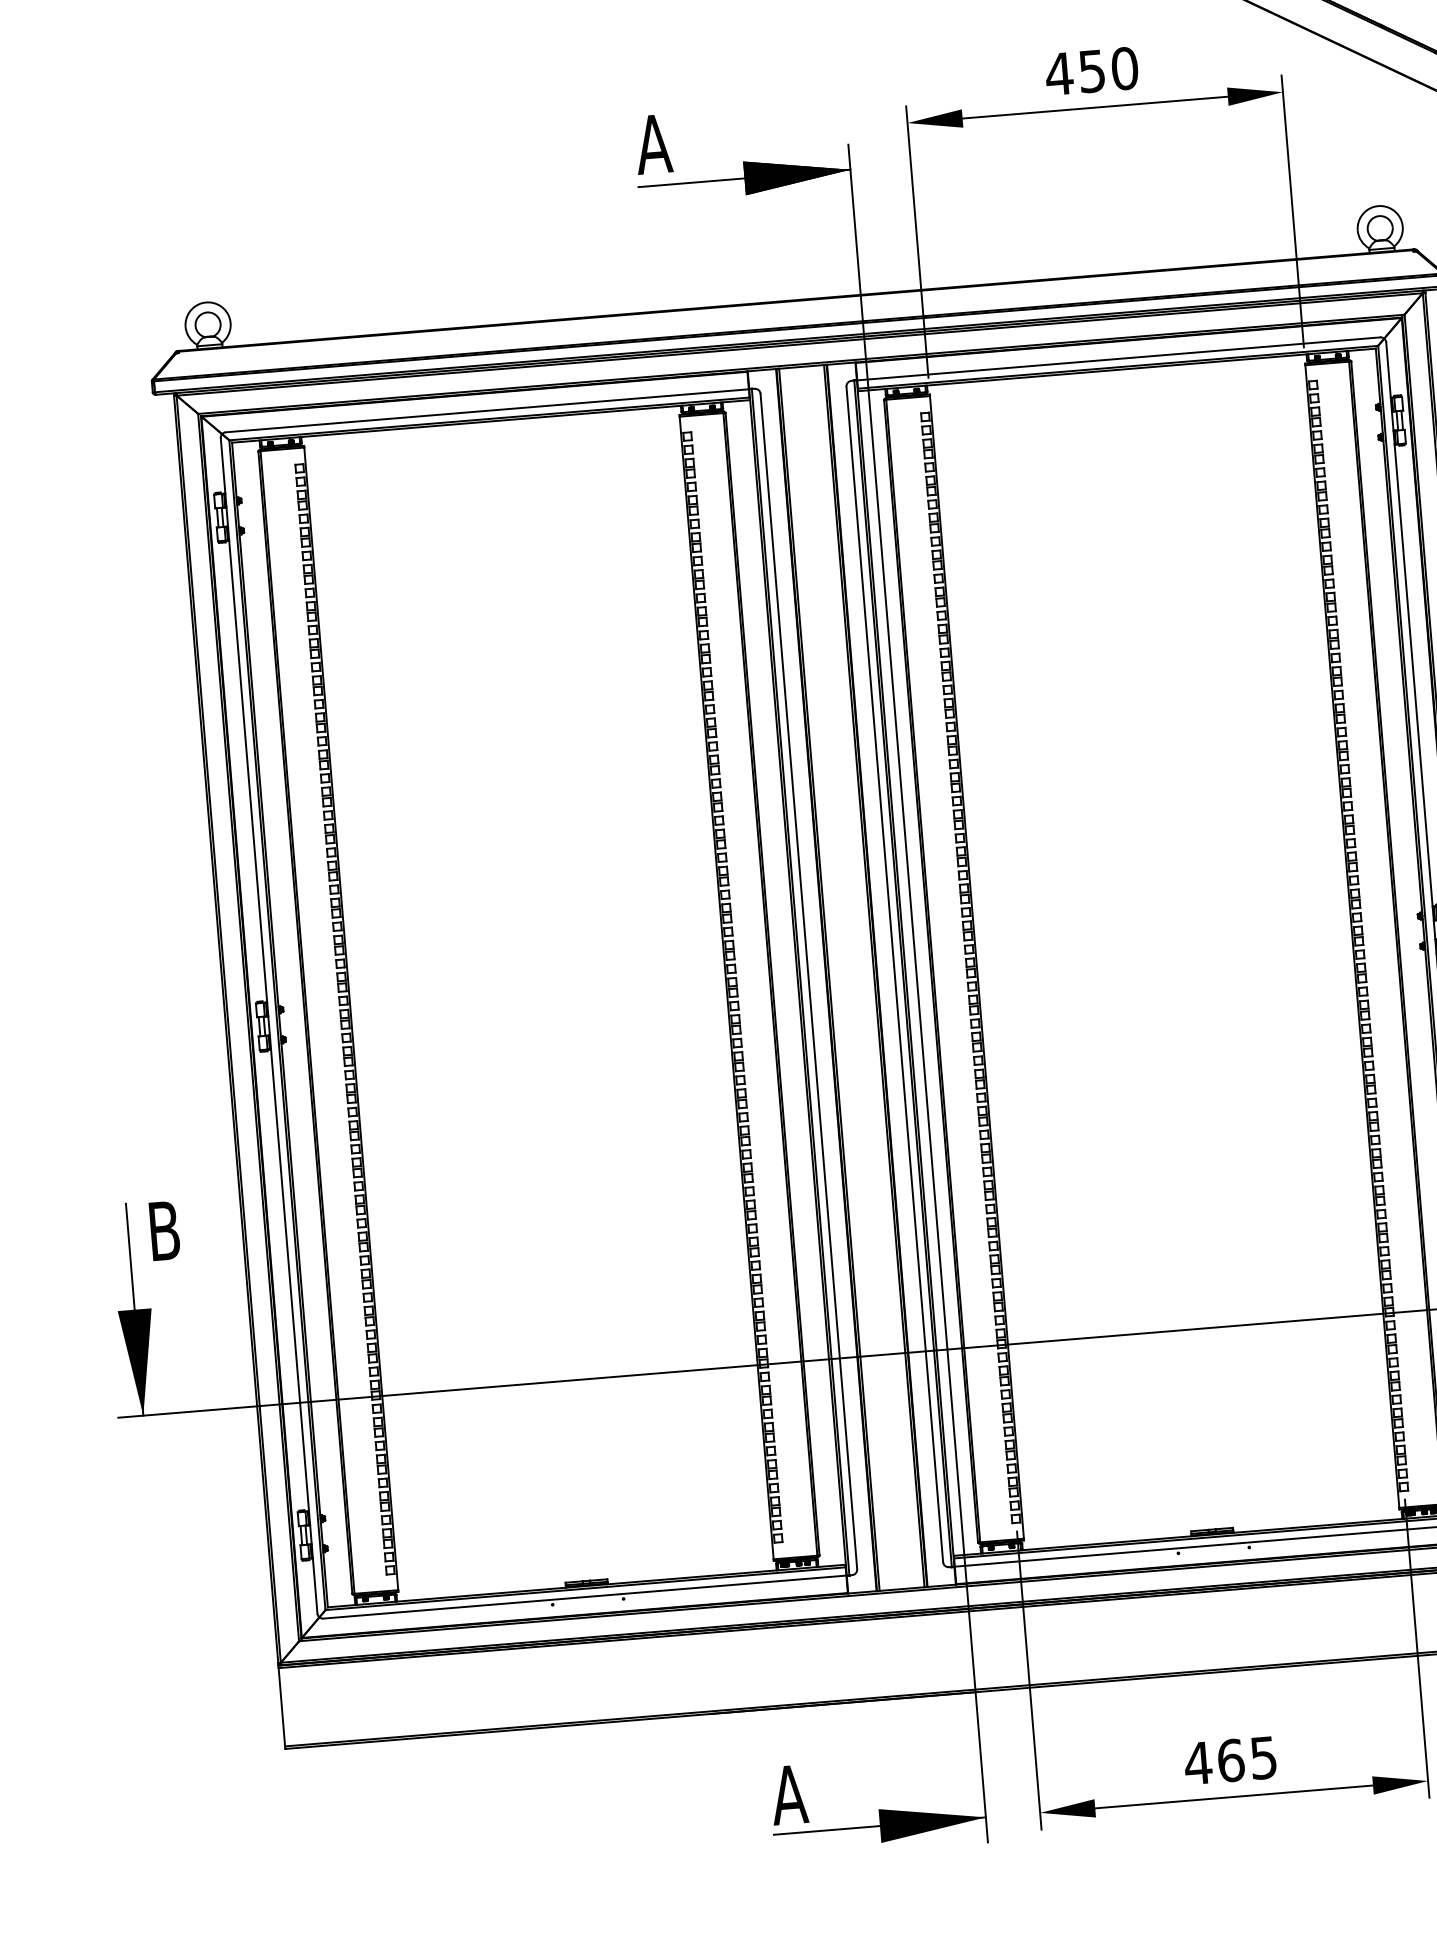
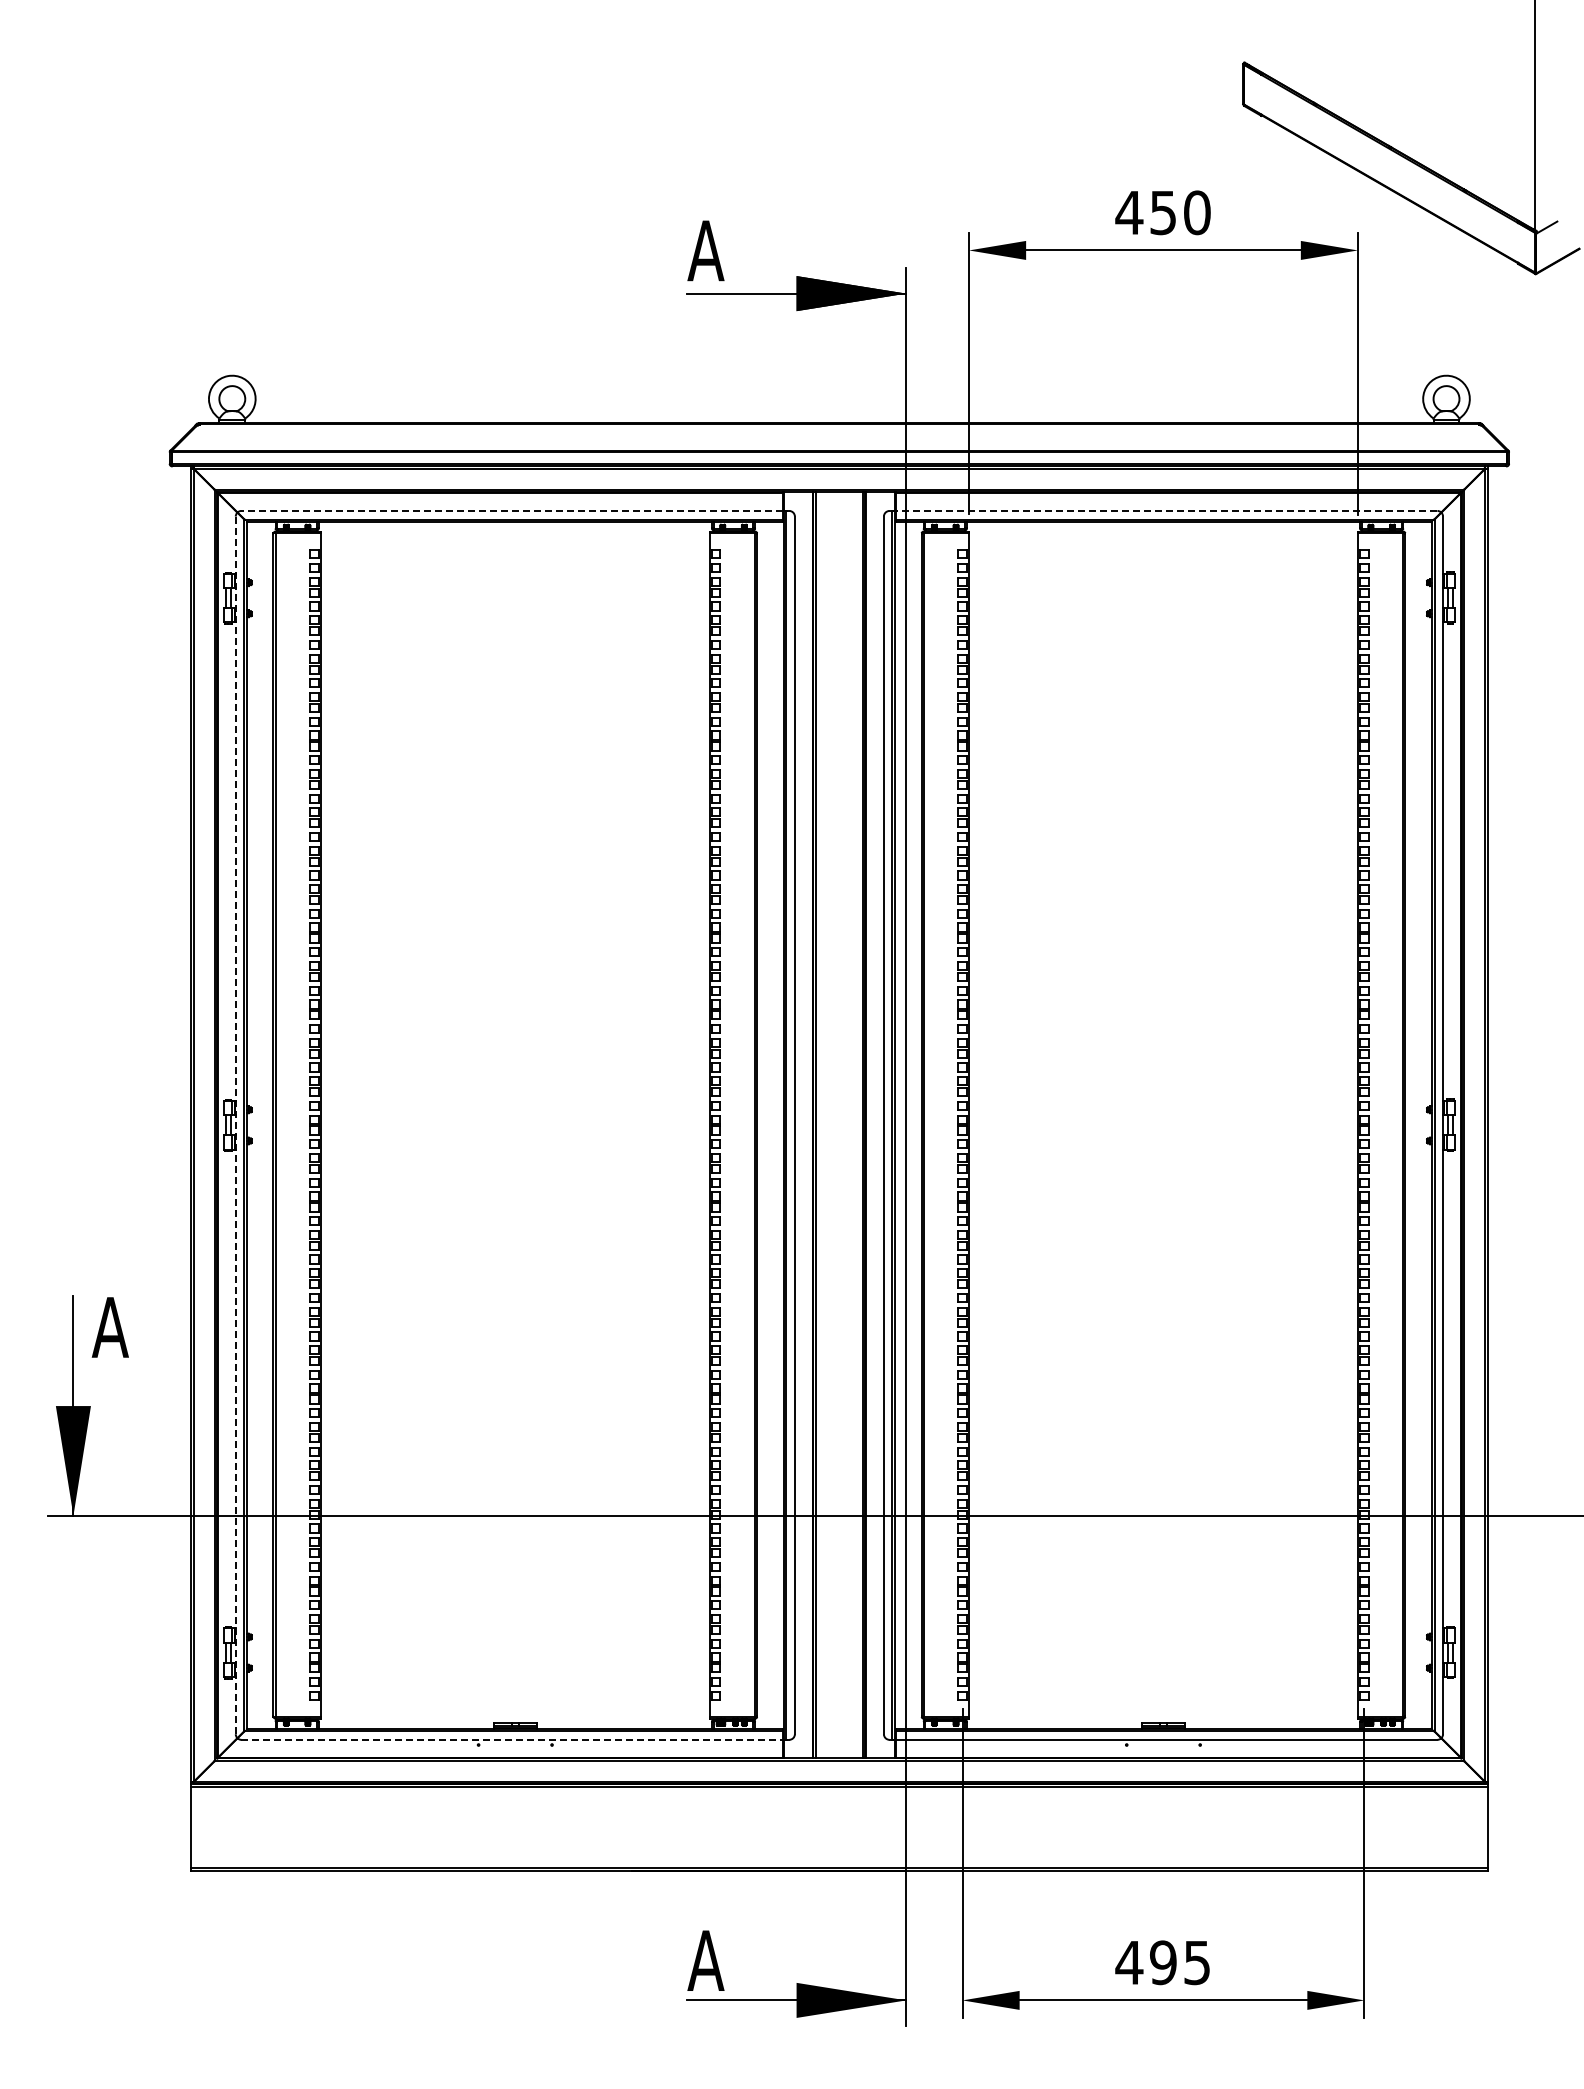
line: (1118, 358) -> (1166, 510), solid -> dashed
line: (487, 410) -> (512, 510), solid -> dashed
line: (268, 1026) -> (235, 1125), solid -> dashed
text: (163, 1231) -> (109, 1327), B -> A
line: (584, 1596) -> (512, 1739), solid -> dashed
text: (1231, 1760) -> (1163, 1962), 465 -> 495

